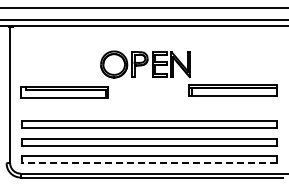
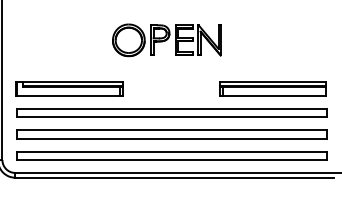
part: (232, 90) -> (272, 88), moved
part: (64, 92) -> (69, 88), moved
line: (149, 163) -> (171, 160), dashed -> solid

